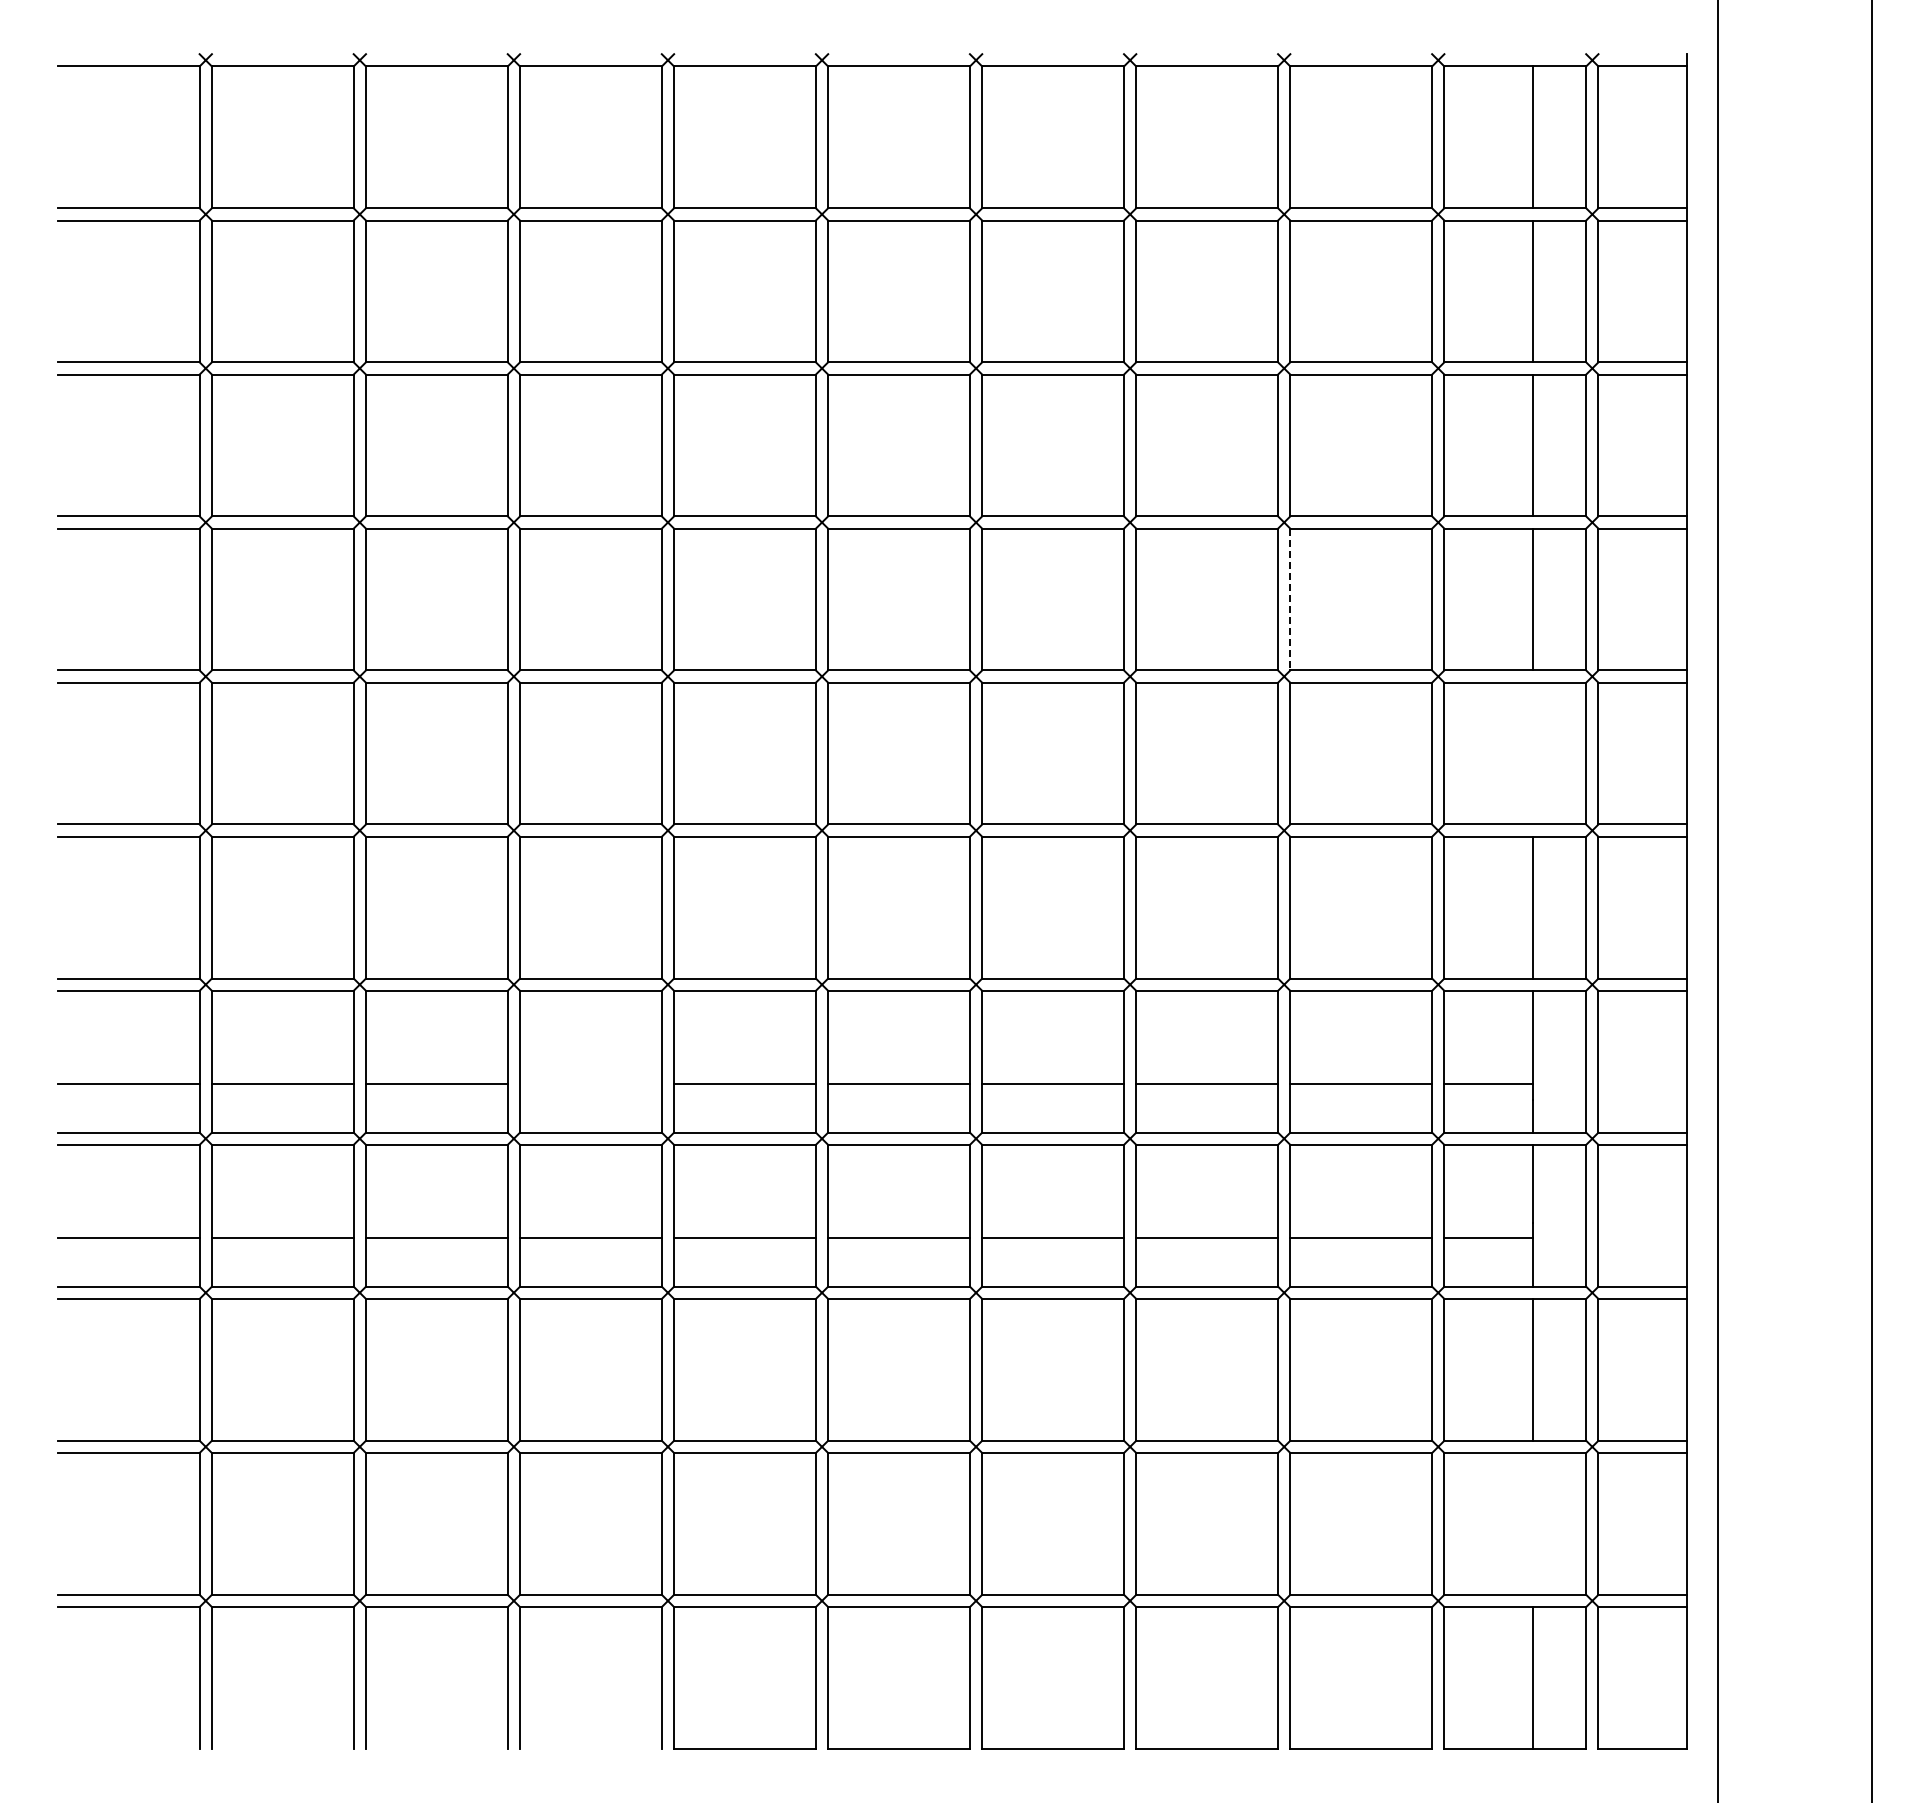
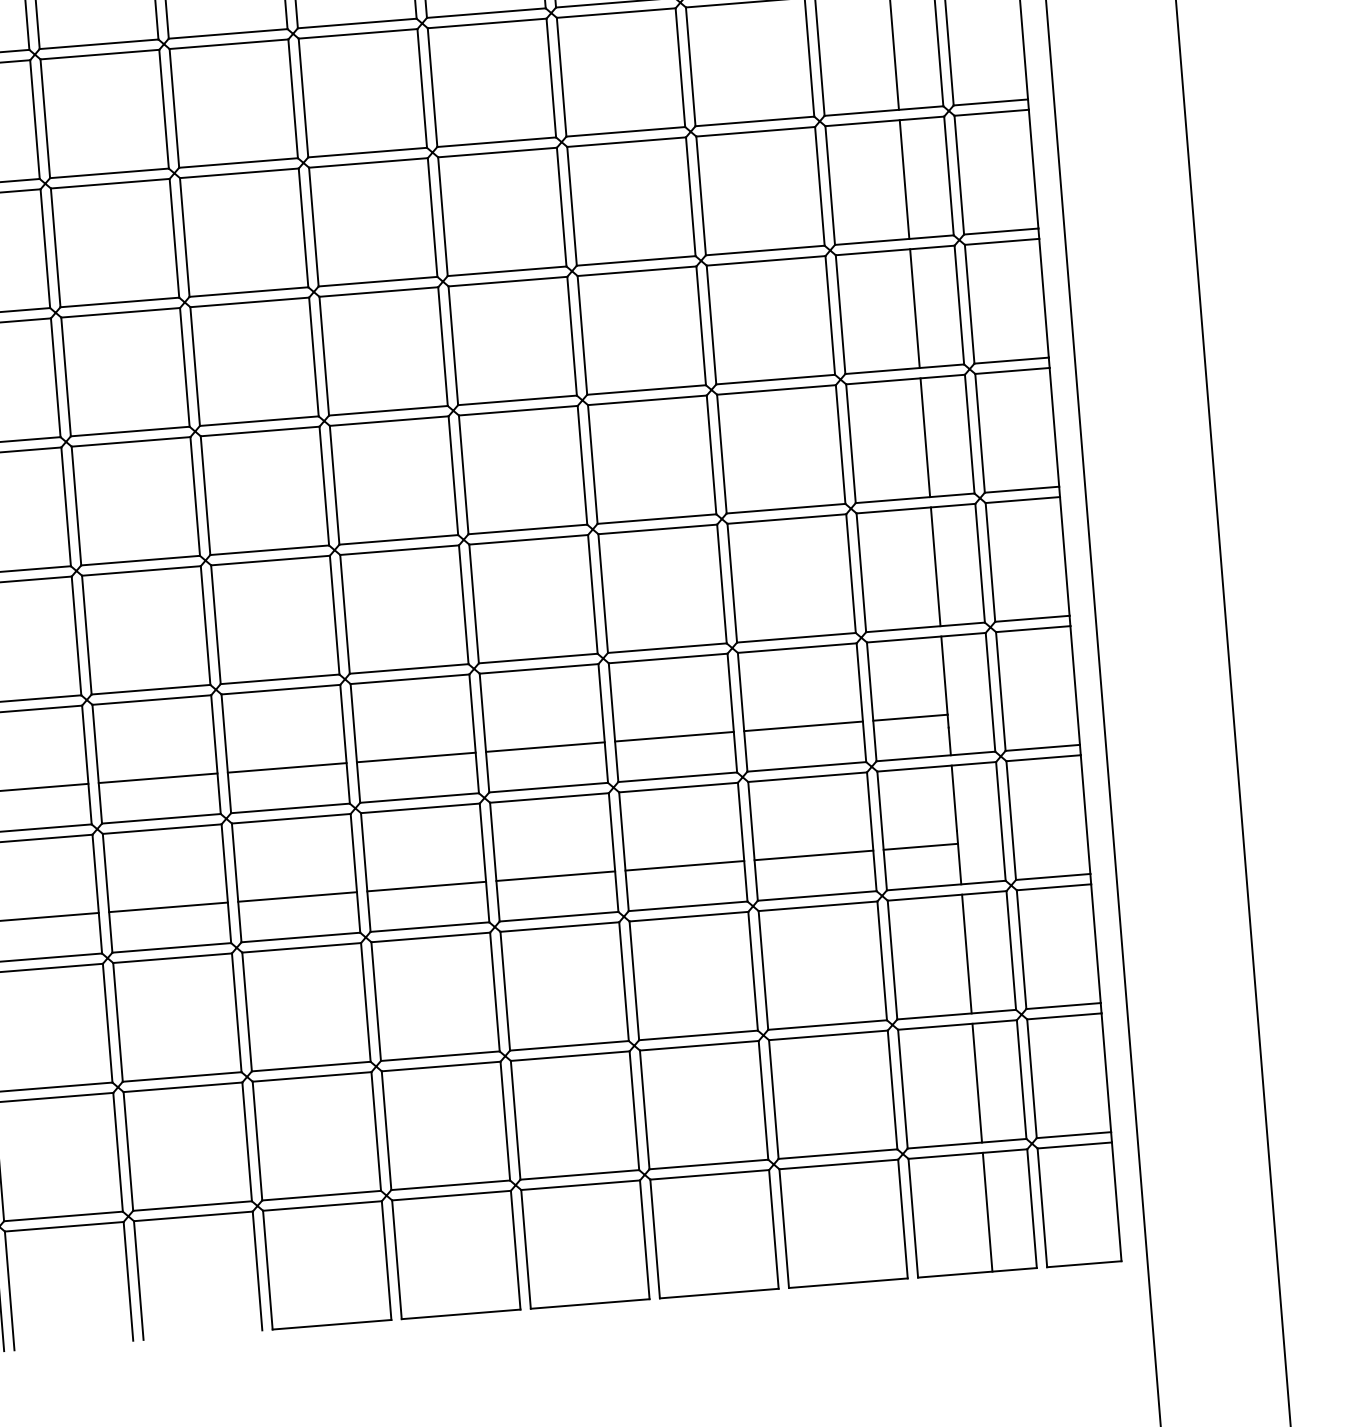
line: (1290, 599) -> (711, 324), dashed -> solid
line: (1533, 753) -> (925, 437), added
line: (590, 1084) -> (157, 778), added
line: (1533, 1523) -> (977, 1082), added

